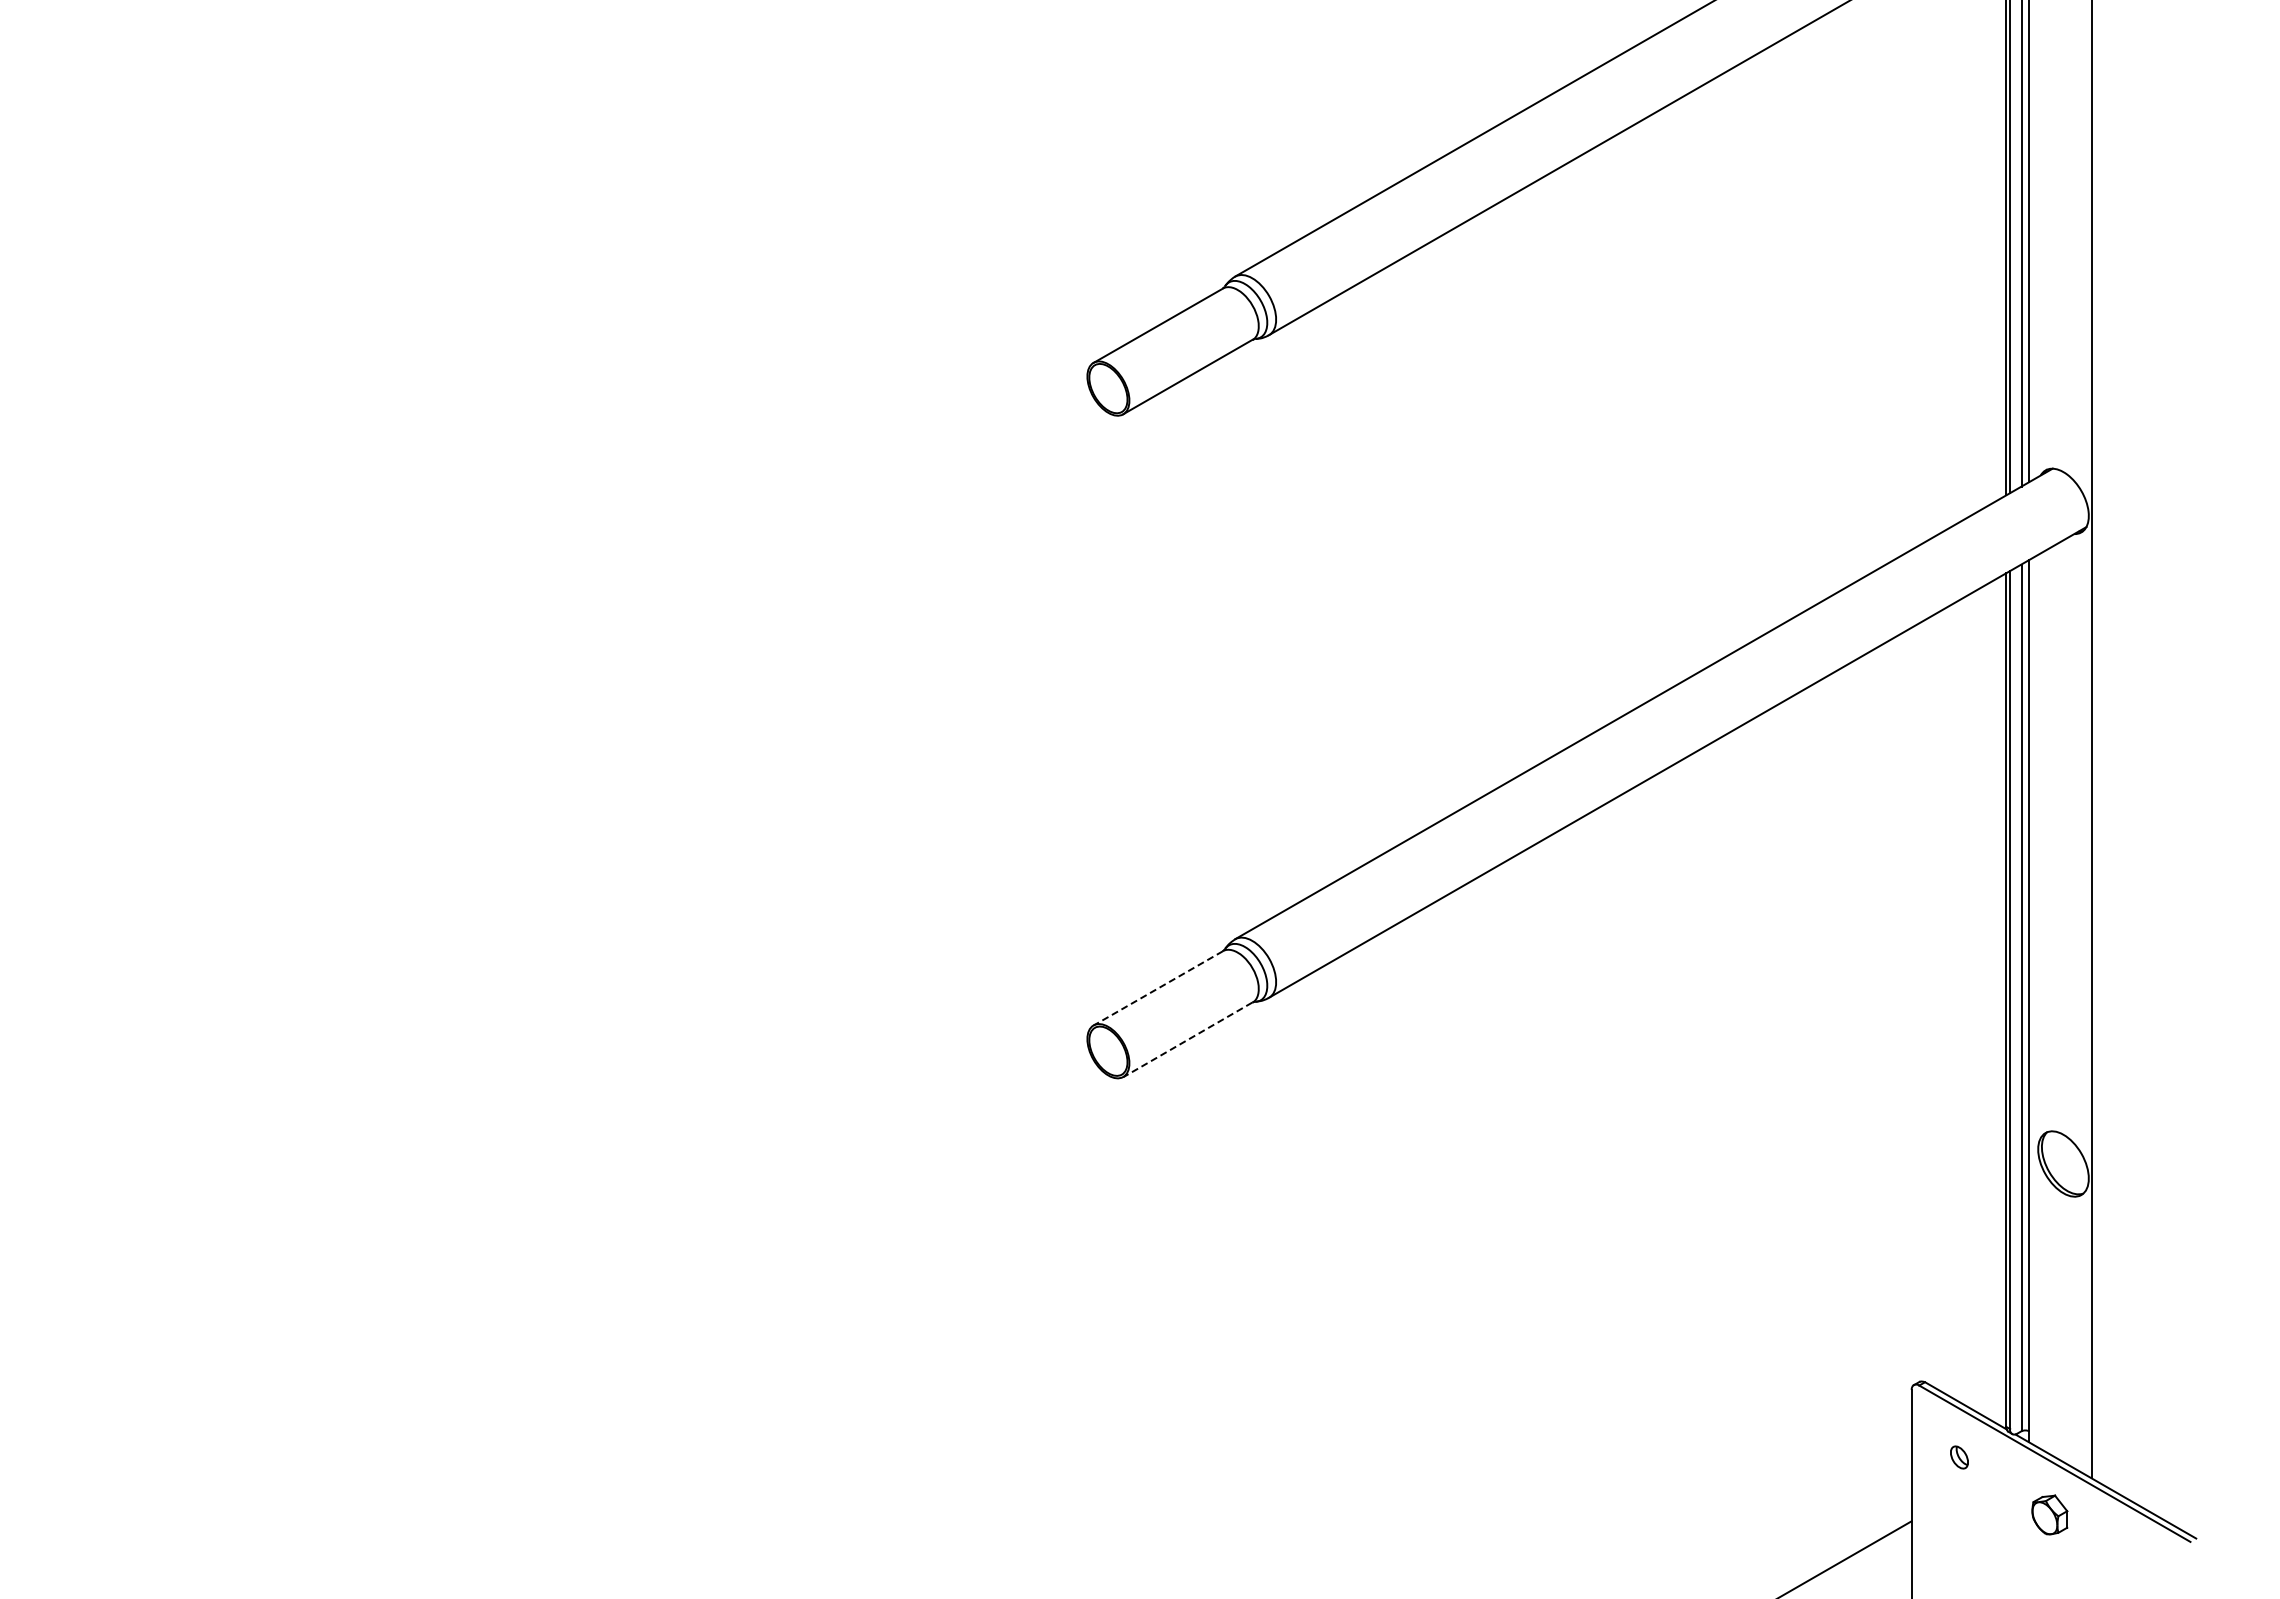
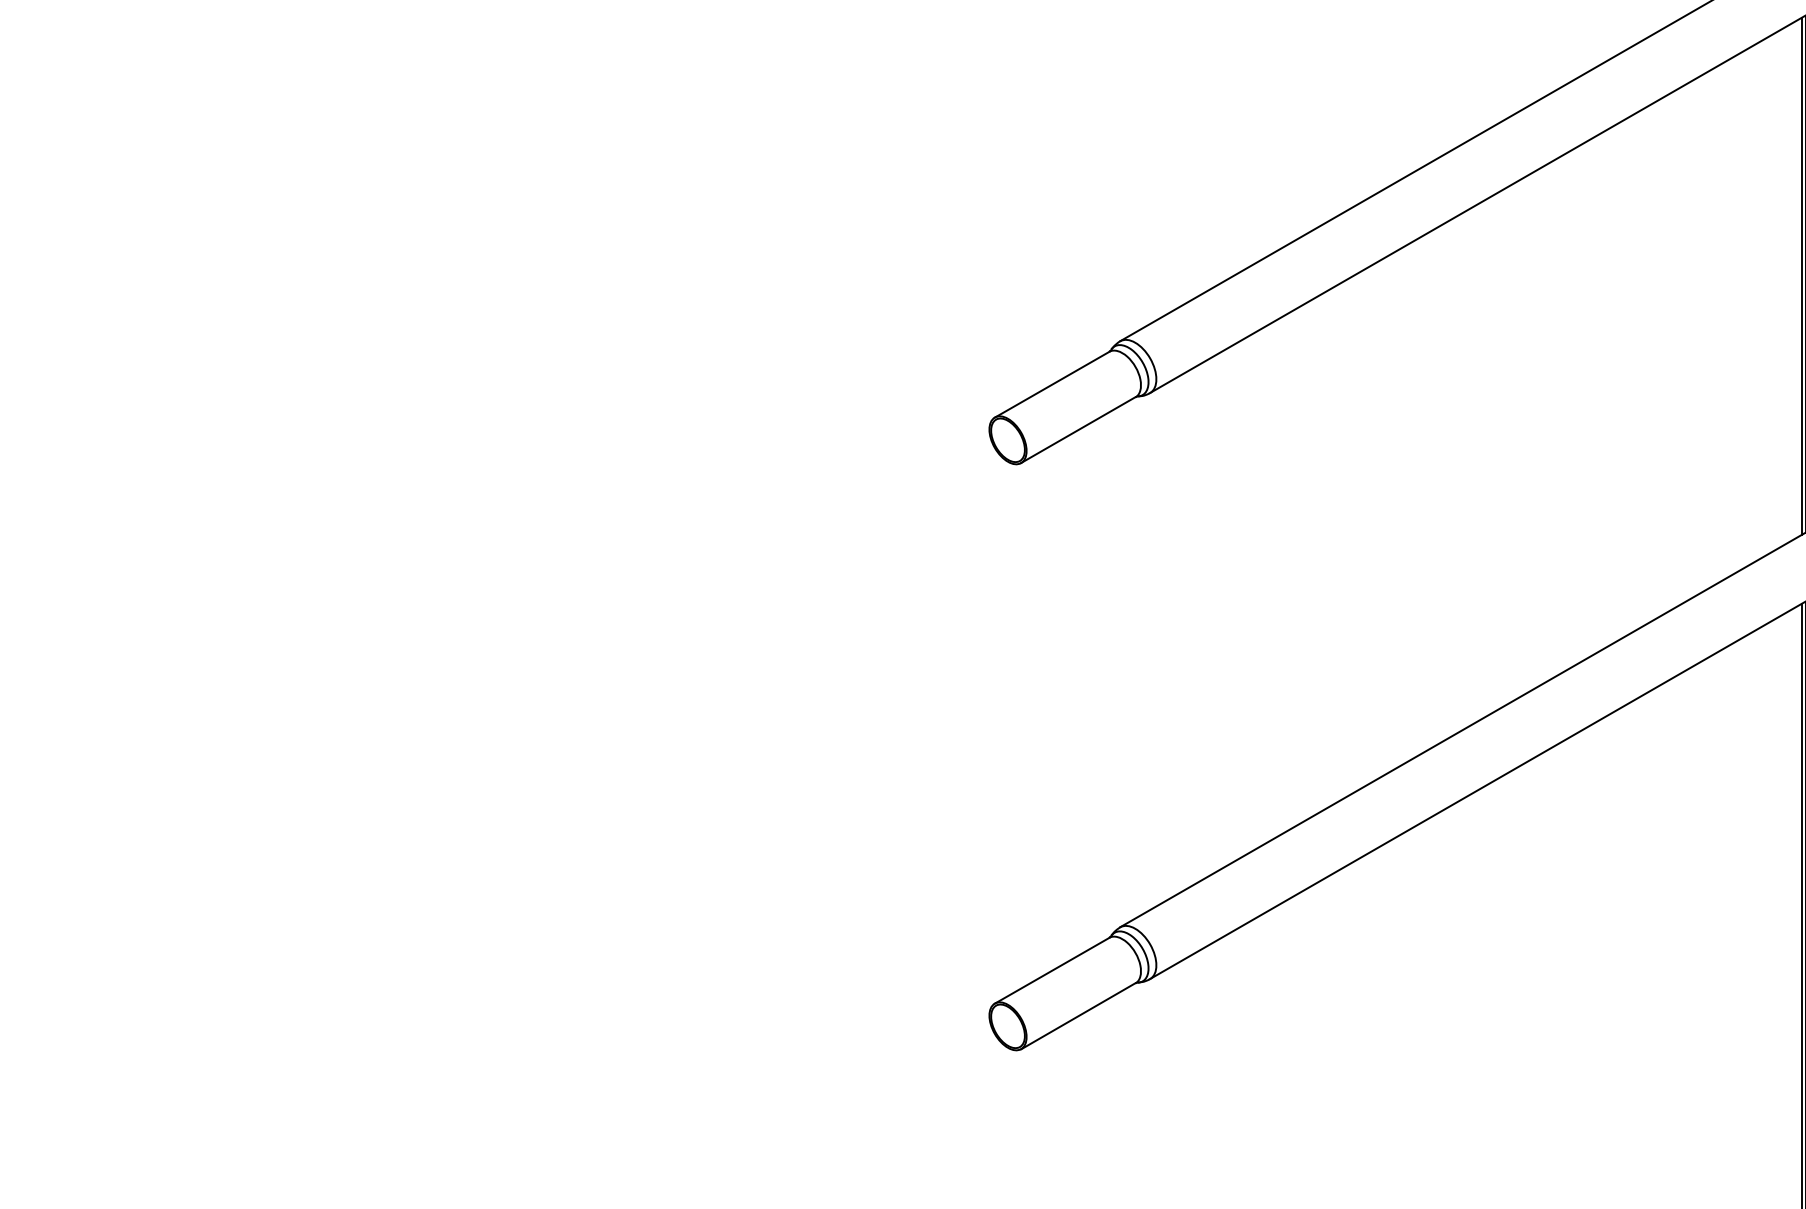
line: (1158, 988) -> (1052, 970), dashed -> solid
line: (1187, 1039) -> (1077, 1015), dashed -> solid

